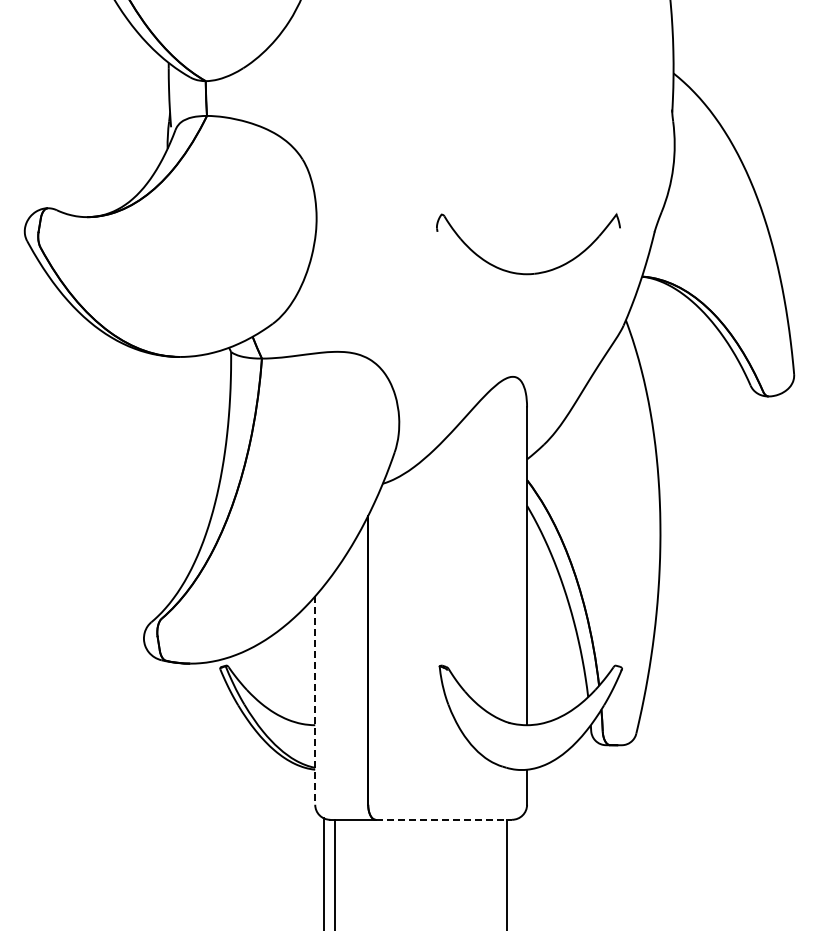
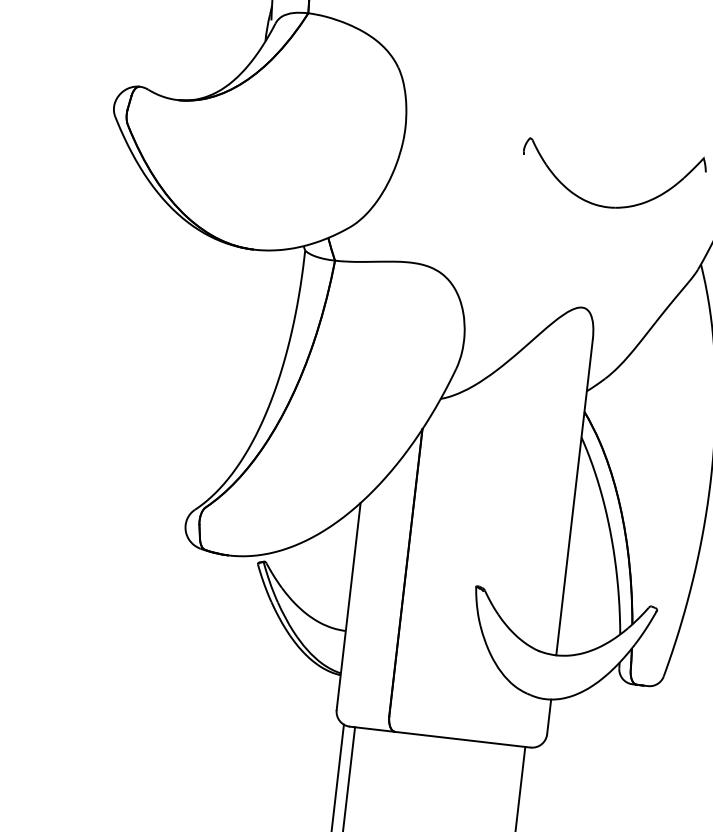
line: (315, 701) -> (348, 607), dashed -> solid
line: (444, 819) -> (463, 739), dashed -> solid

